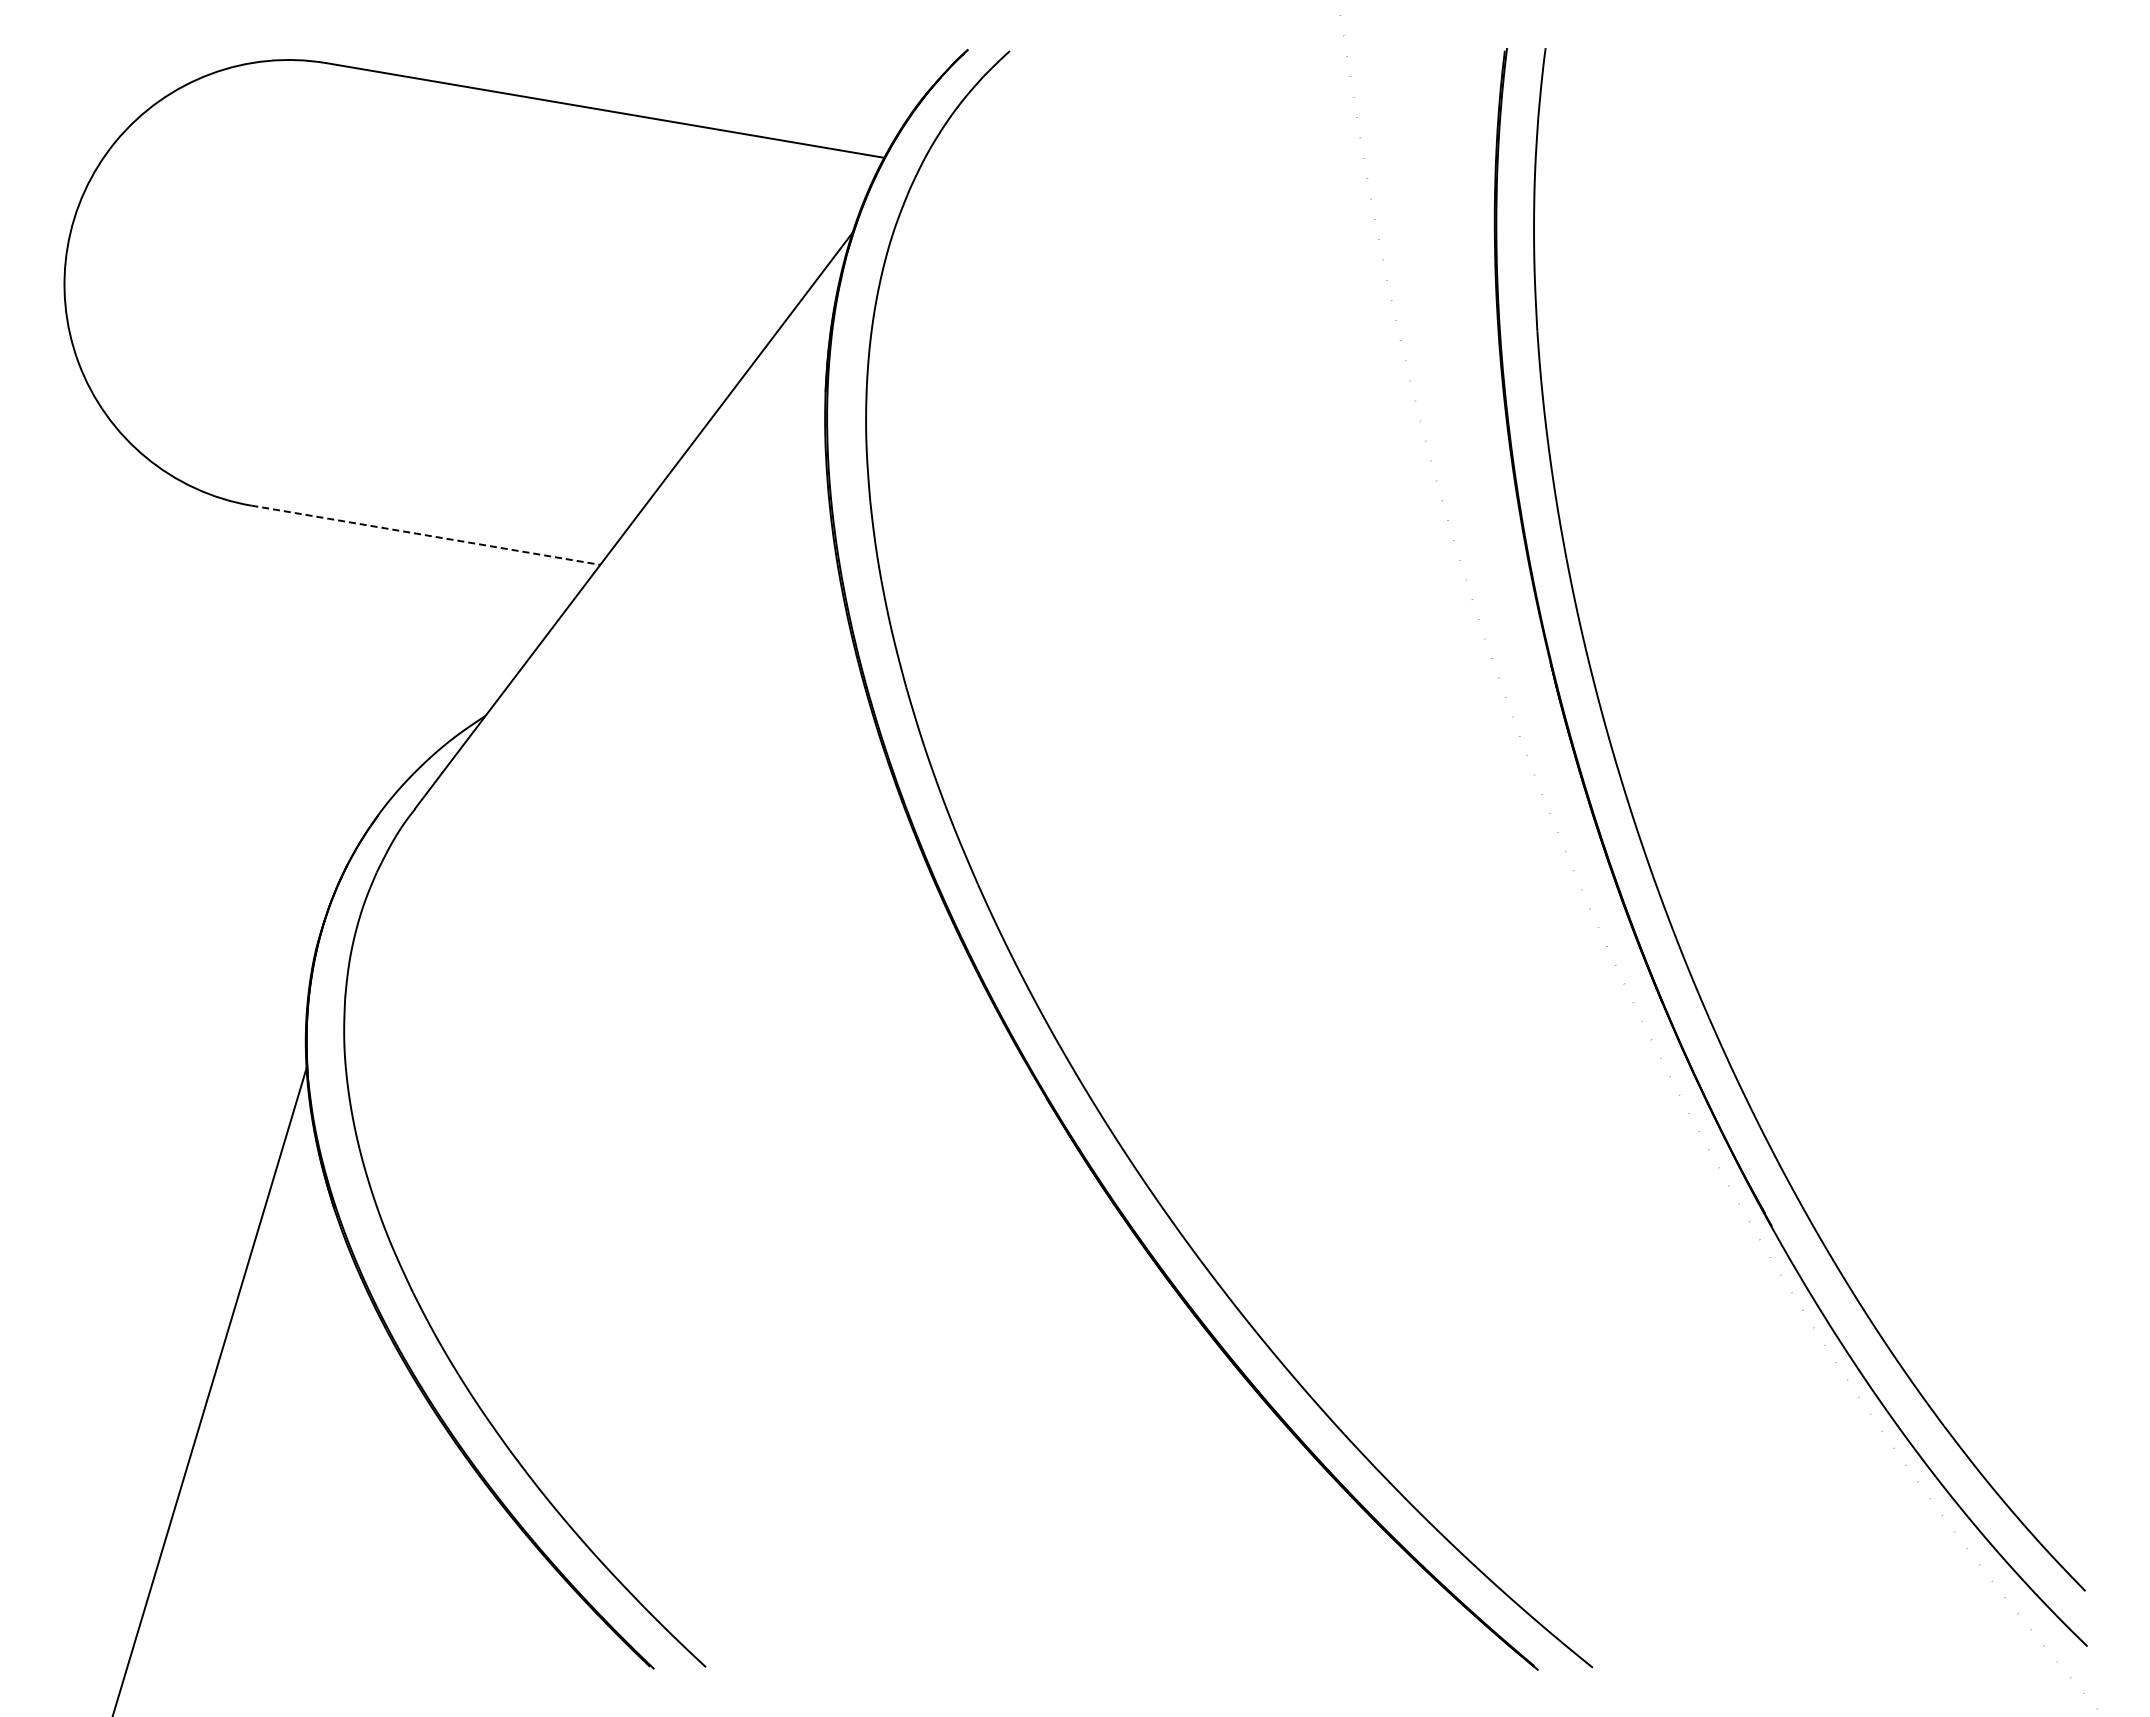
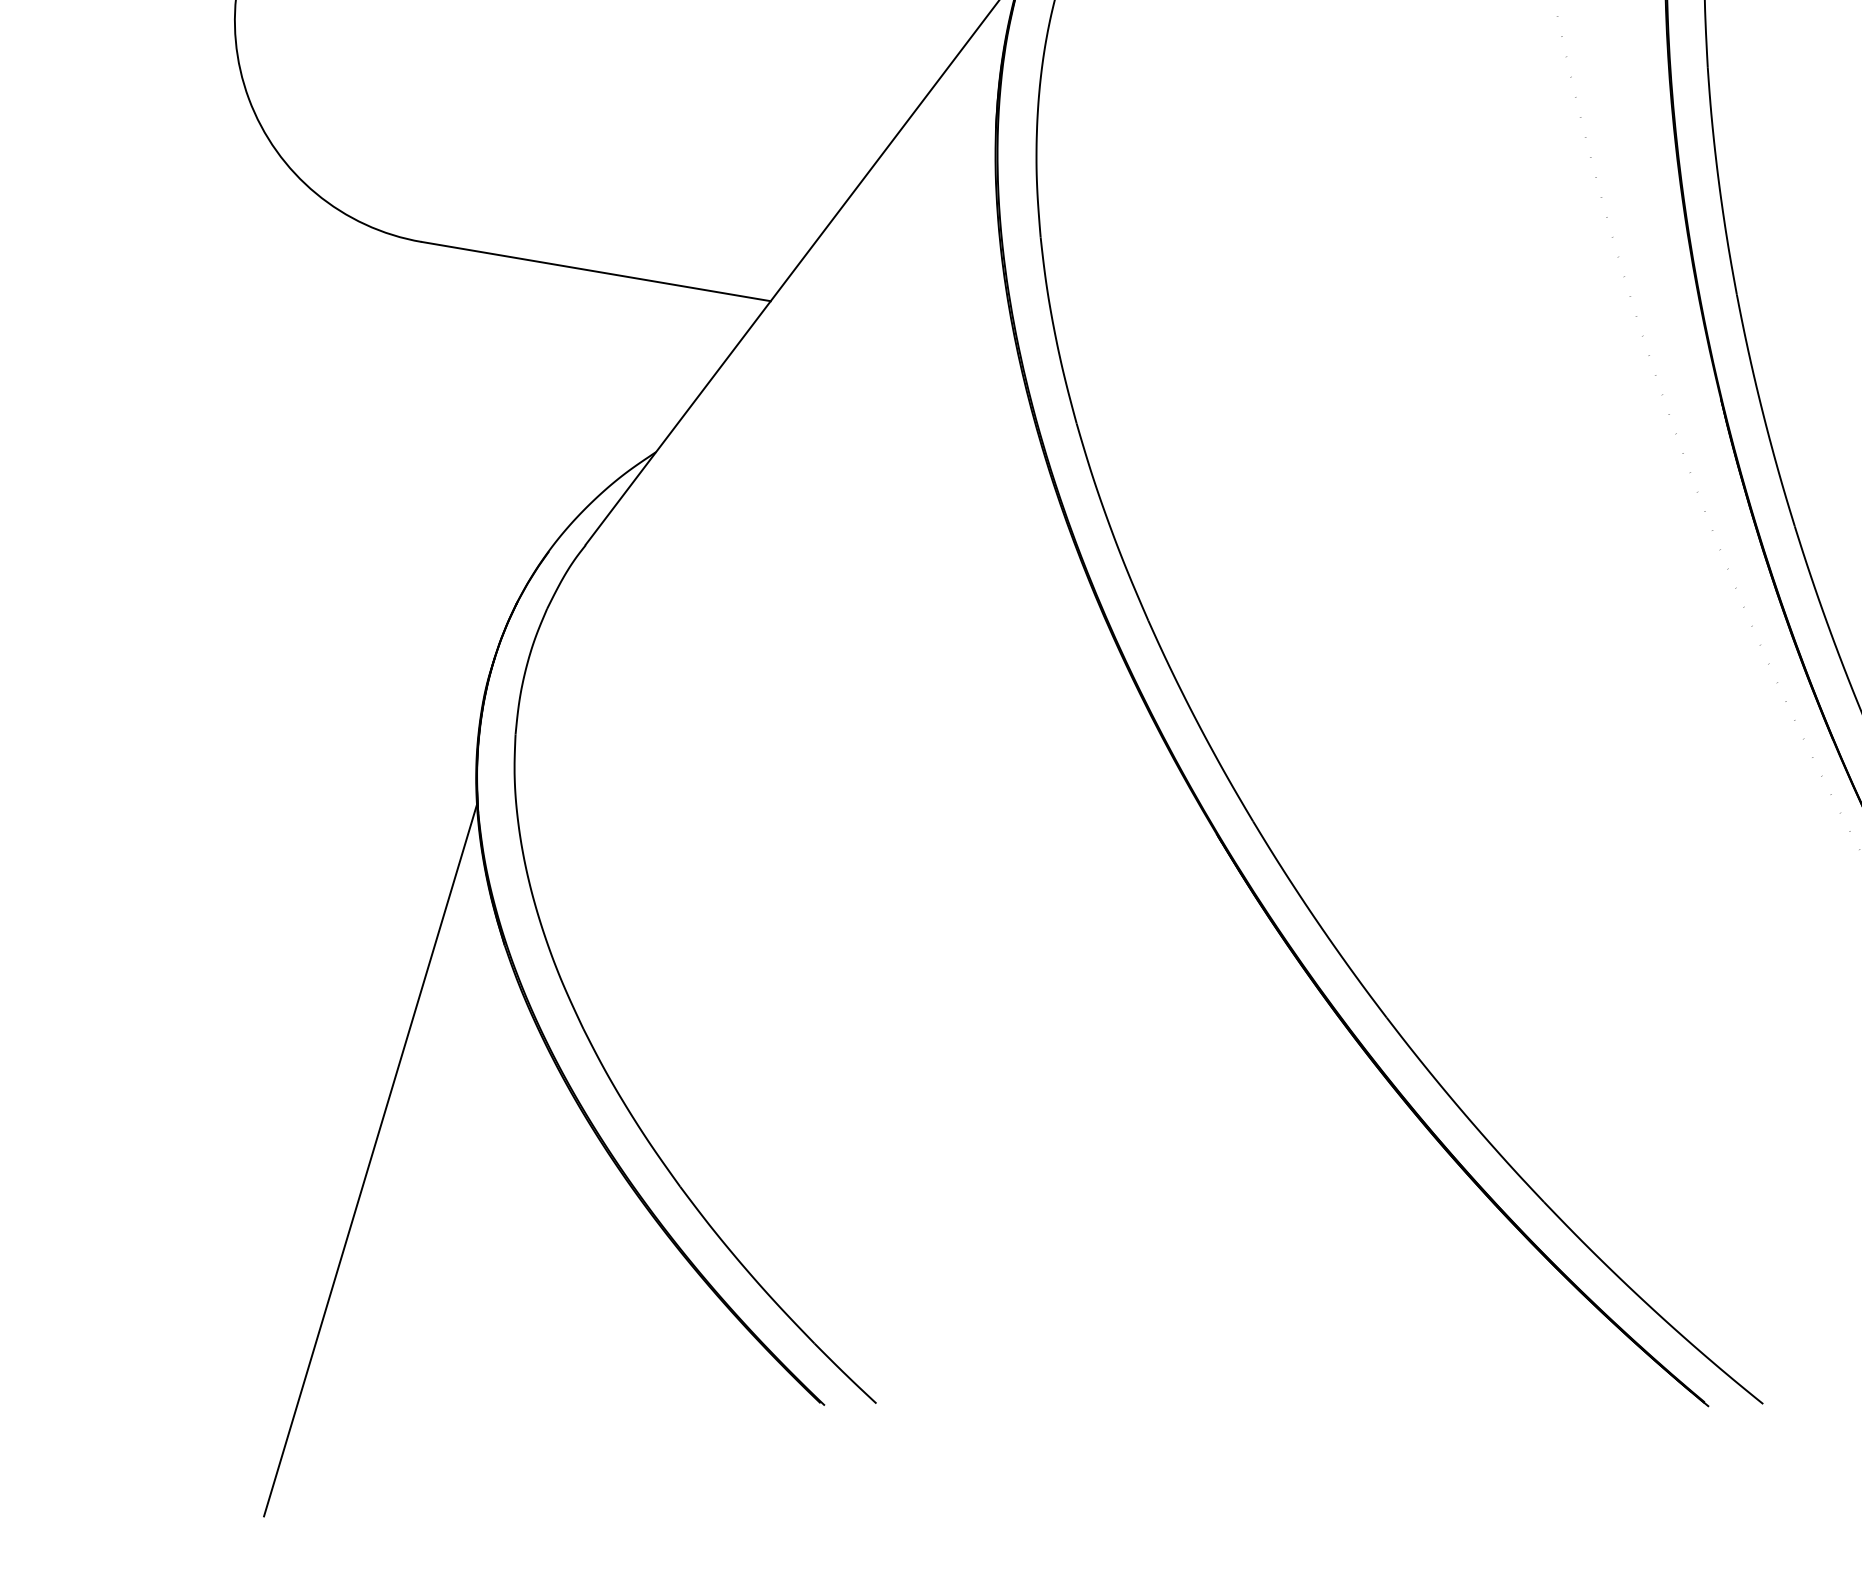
line: (425, 535) -> (595, 271), dashed -> solid

